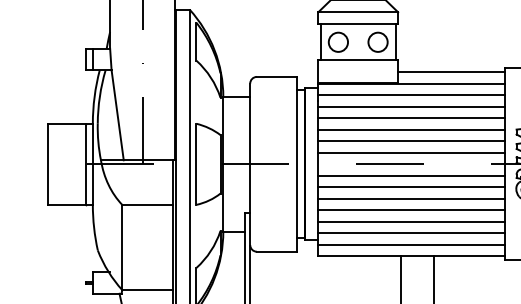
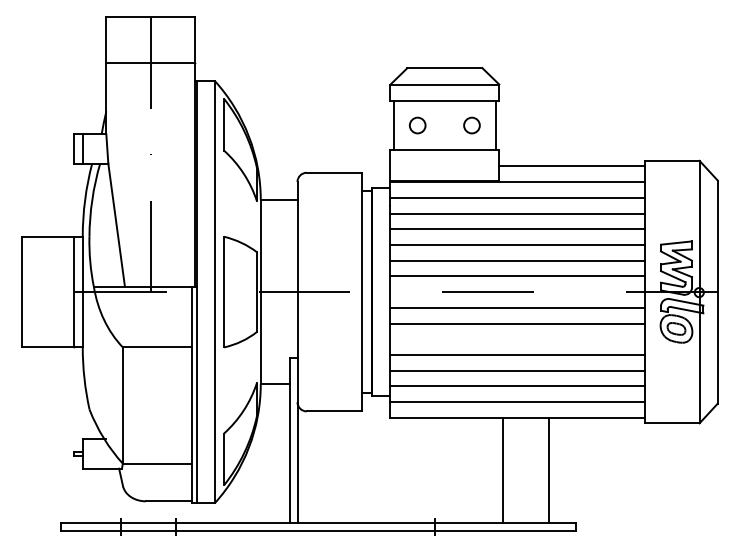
circle: (338, 42) -> (417, 125), size x0.6
circle: (377, 42) -> (471, 125), size x0.6
line: (411, 199) -> (517, 339), removed

